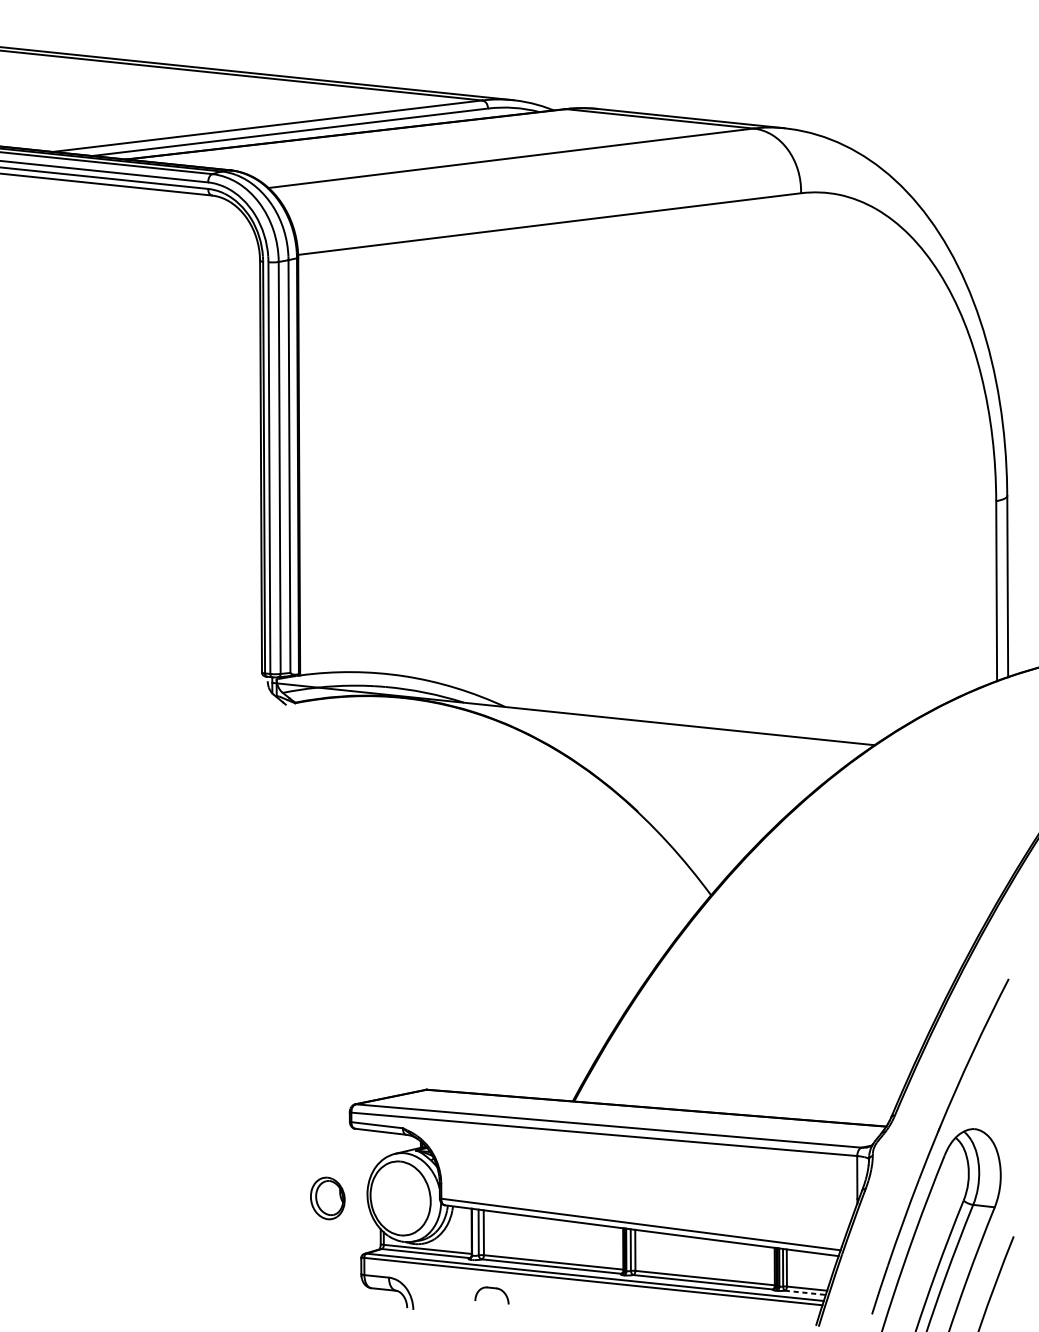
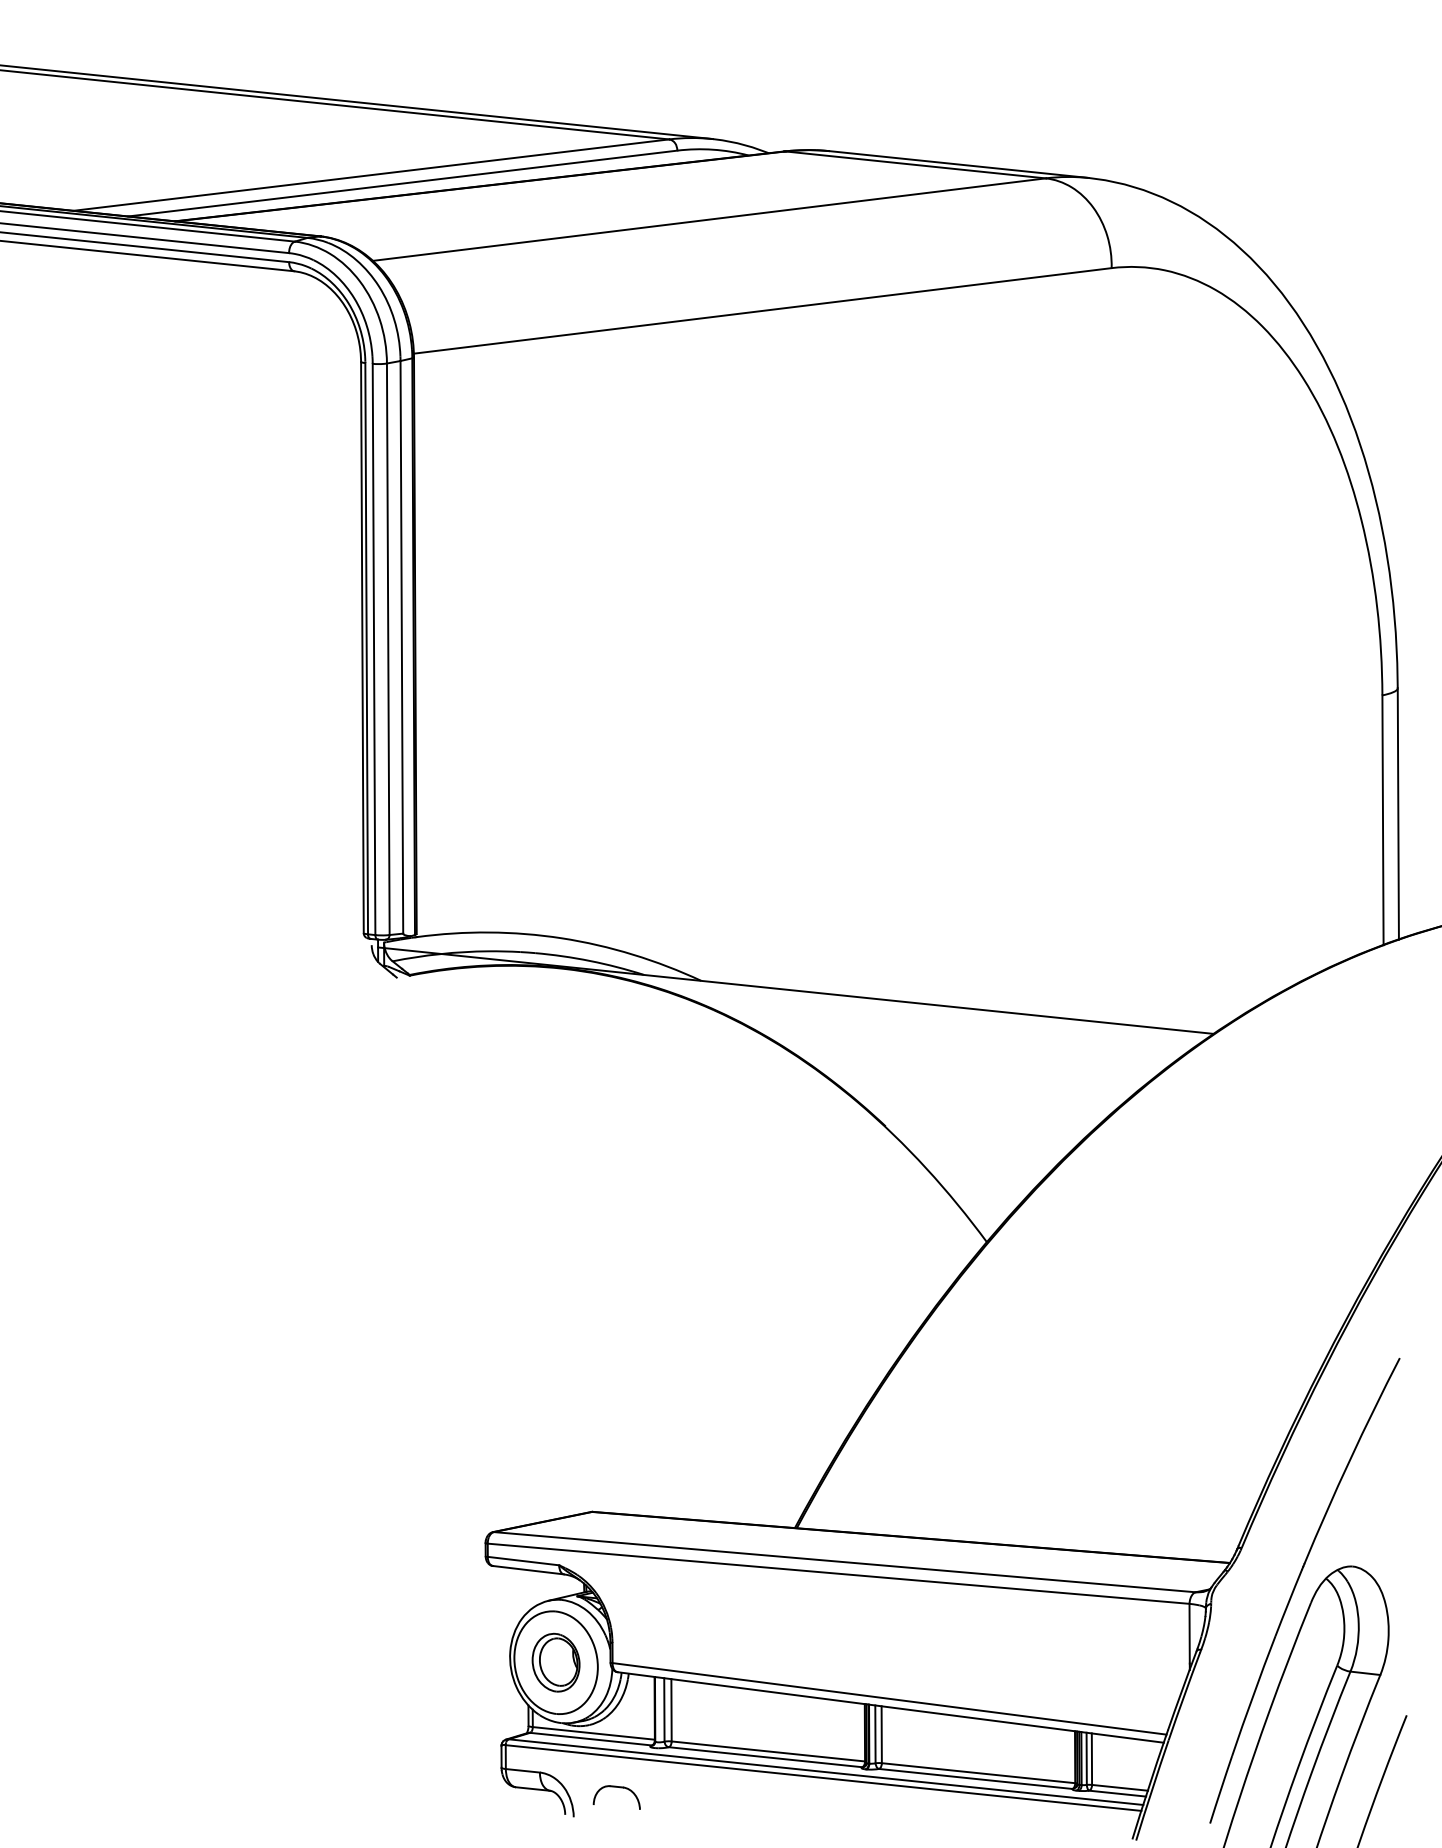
part: (327, 1198) -> (555, 1662), moved
part: (494, 1289) -> (620, 1788), moved
line: (805, 1292) -> (1117, 1793), dashed -> solid

